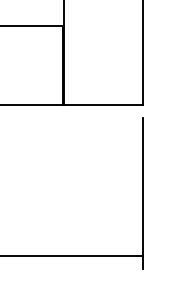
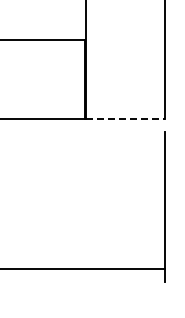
line: (103, 105) -> (125, 118), solid -> dashed

